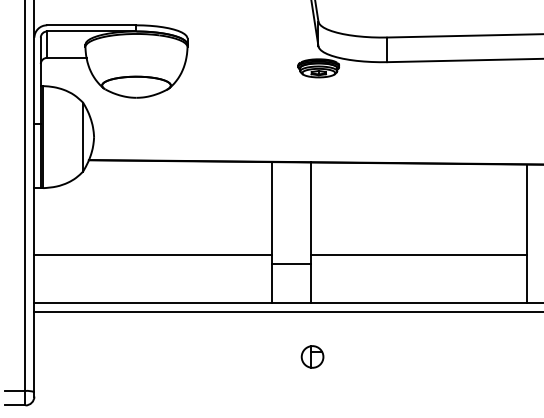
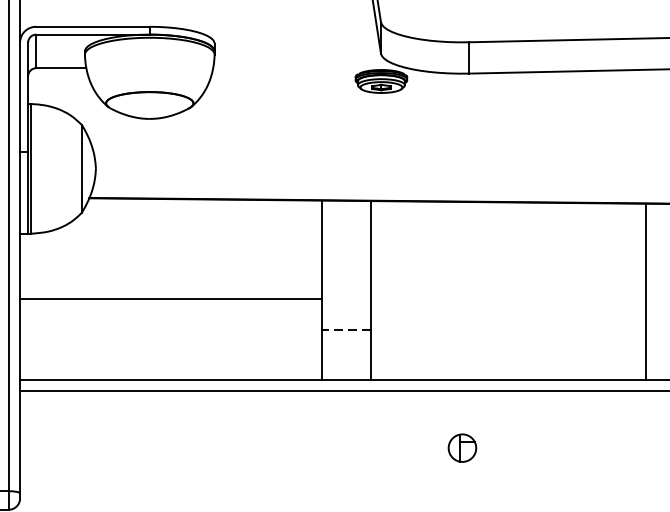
line: (153, 254) -> (171, 298), moved
line: (418, 254) -> (508, 317), removed
line: (290, 263) -> (345, 329), solid -> dashed
part: (312, 356) -> (462, 447), moved

